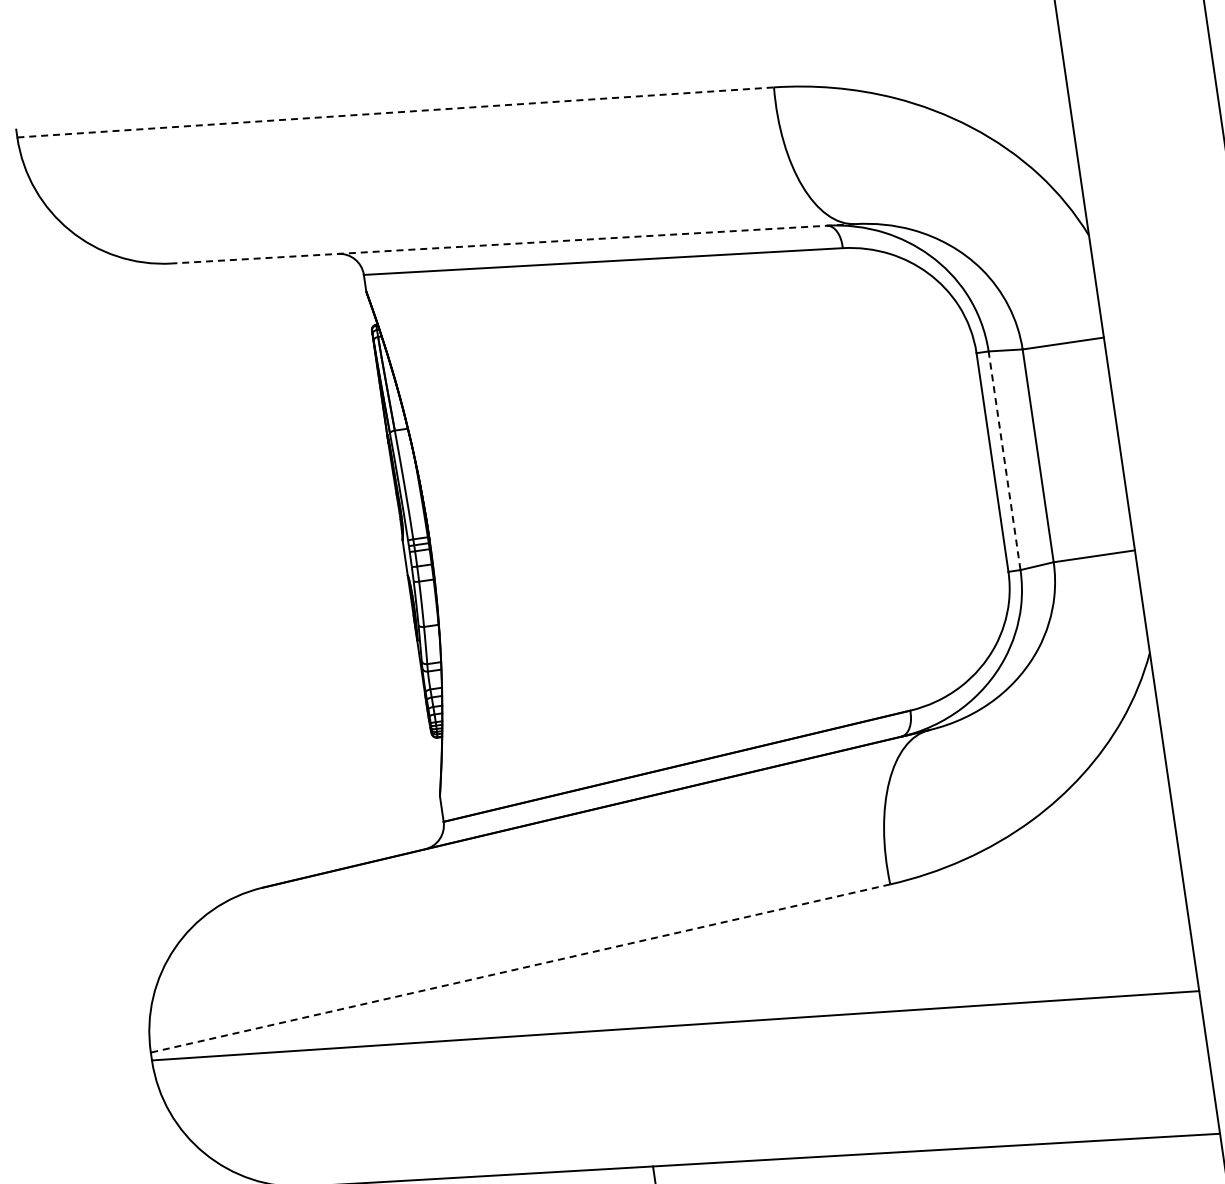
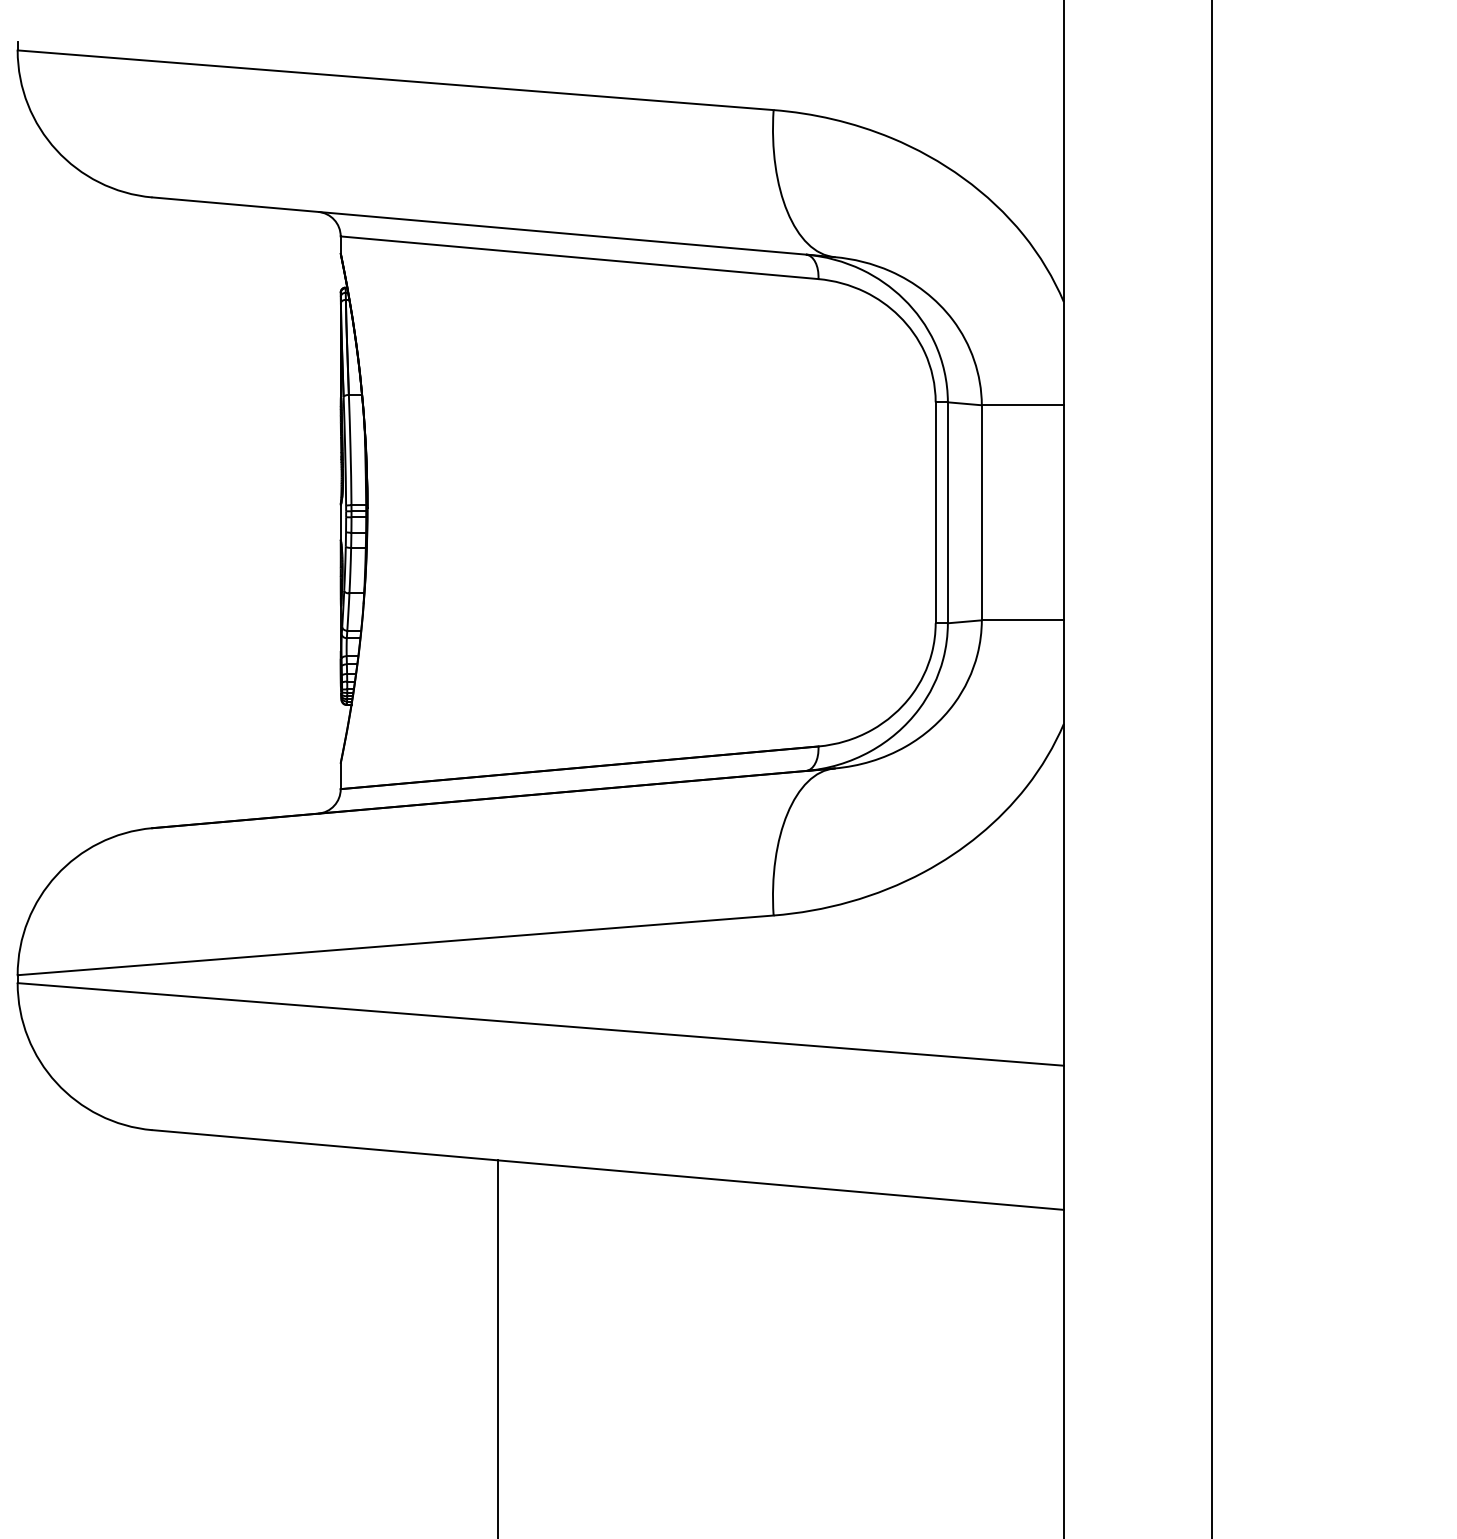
line: (396, 112) -> (396, 80), dashed -> solid
line: (513, 244) -> (493, 227), dashed -> solid
line: (1004, 460) -> (947, 512), dashed -> solid
line: (520, 968) -> (395, 945), dashed -> solid

